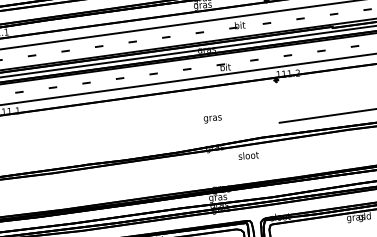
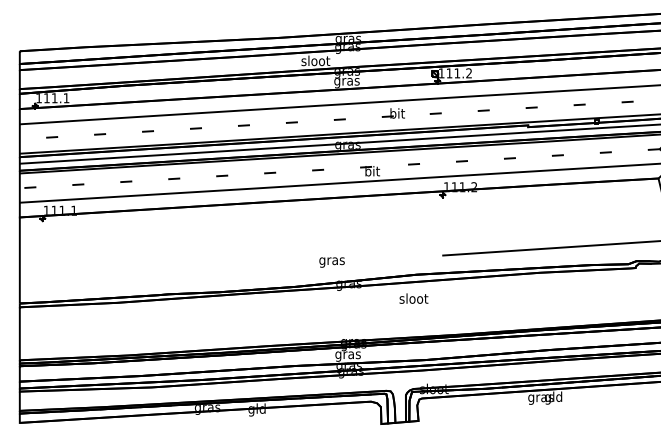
text: (212, 119) -> (331, 262), moved
text: (248, 155) -> (413, 298), moved

